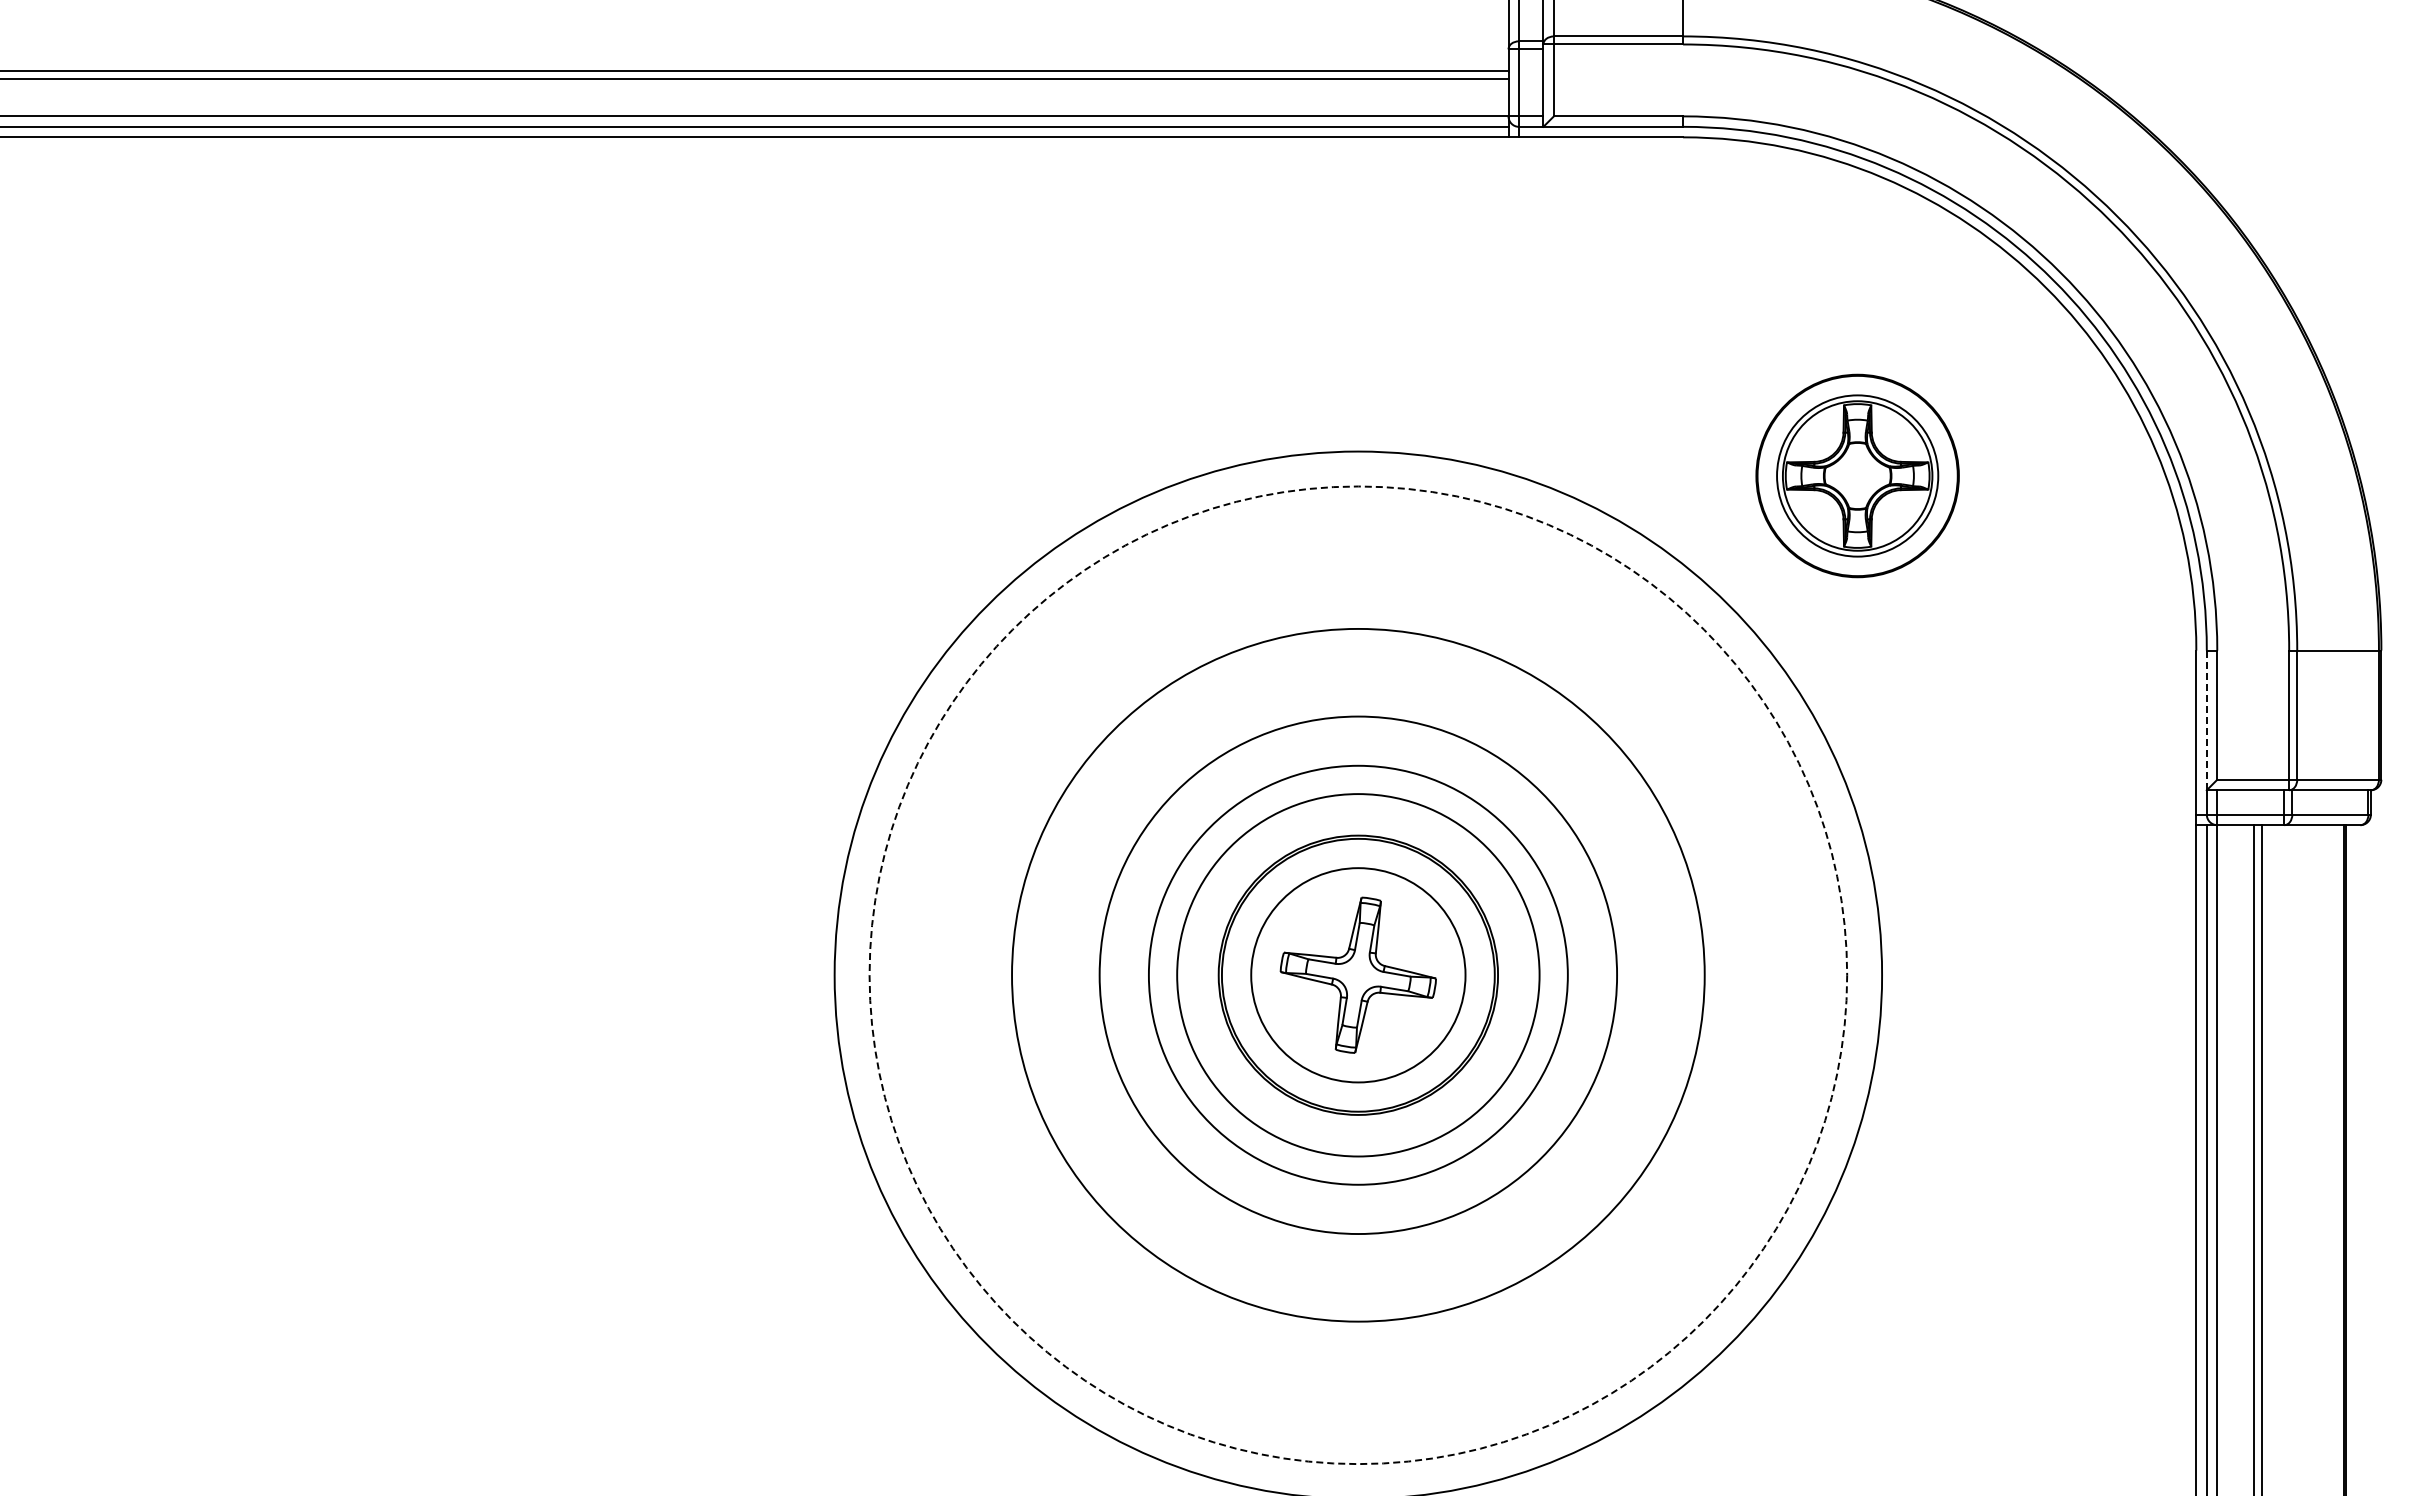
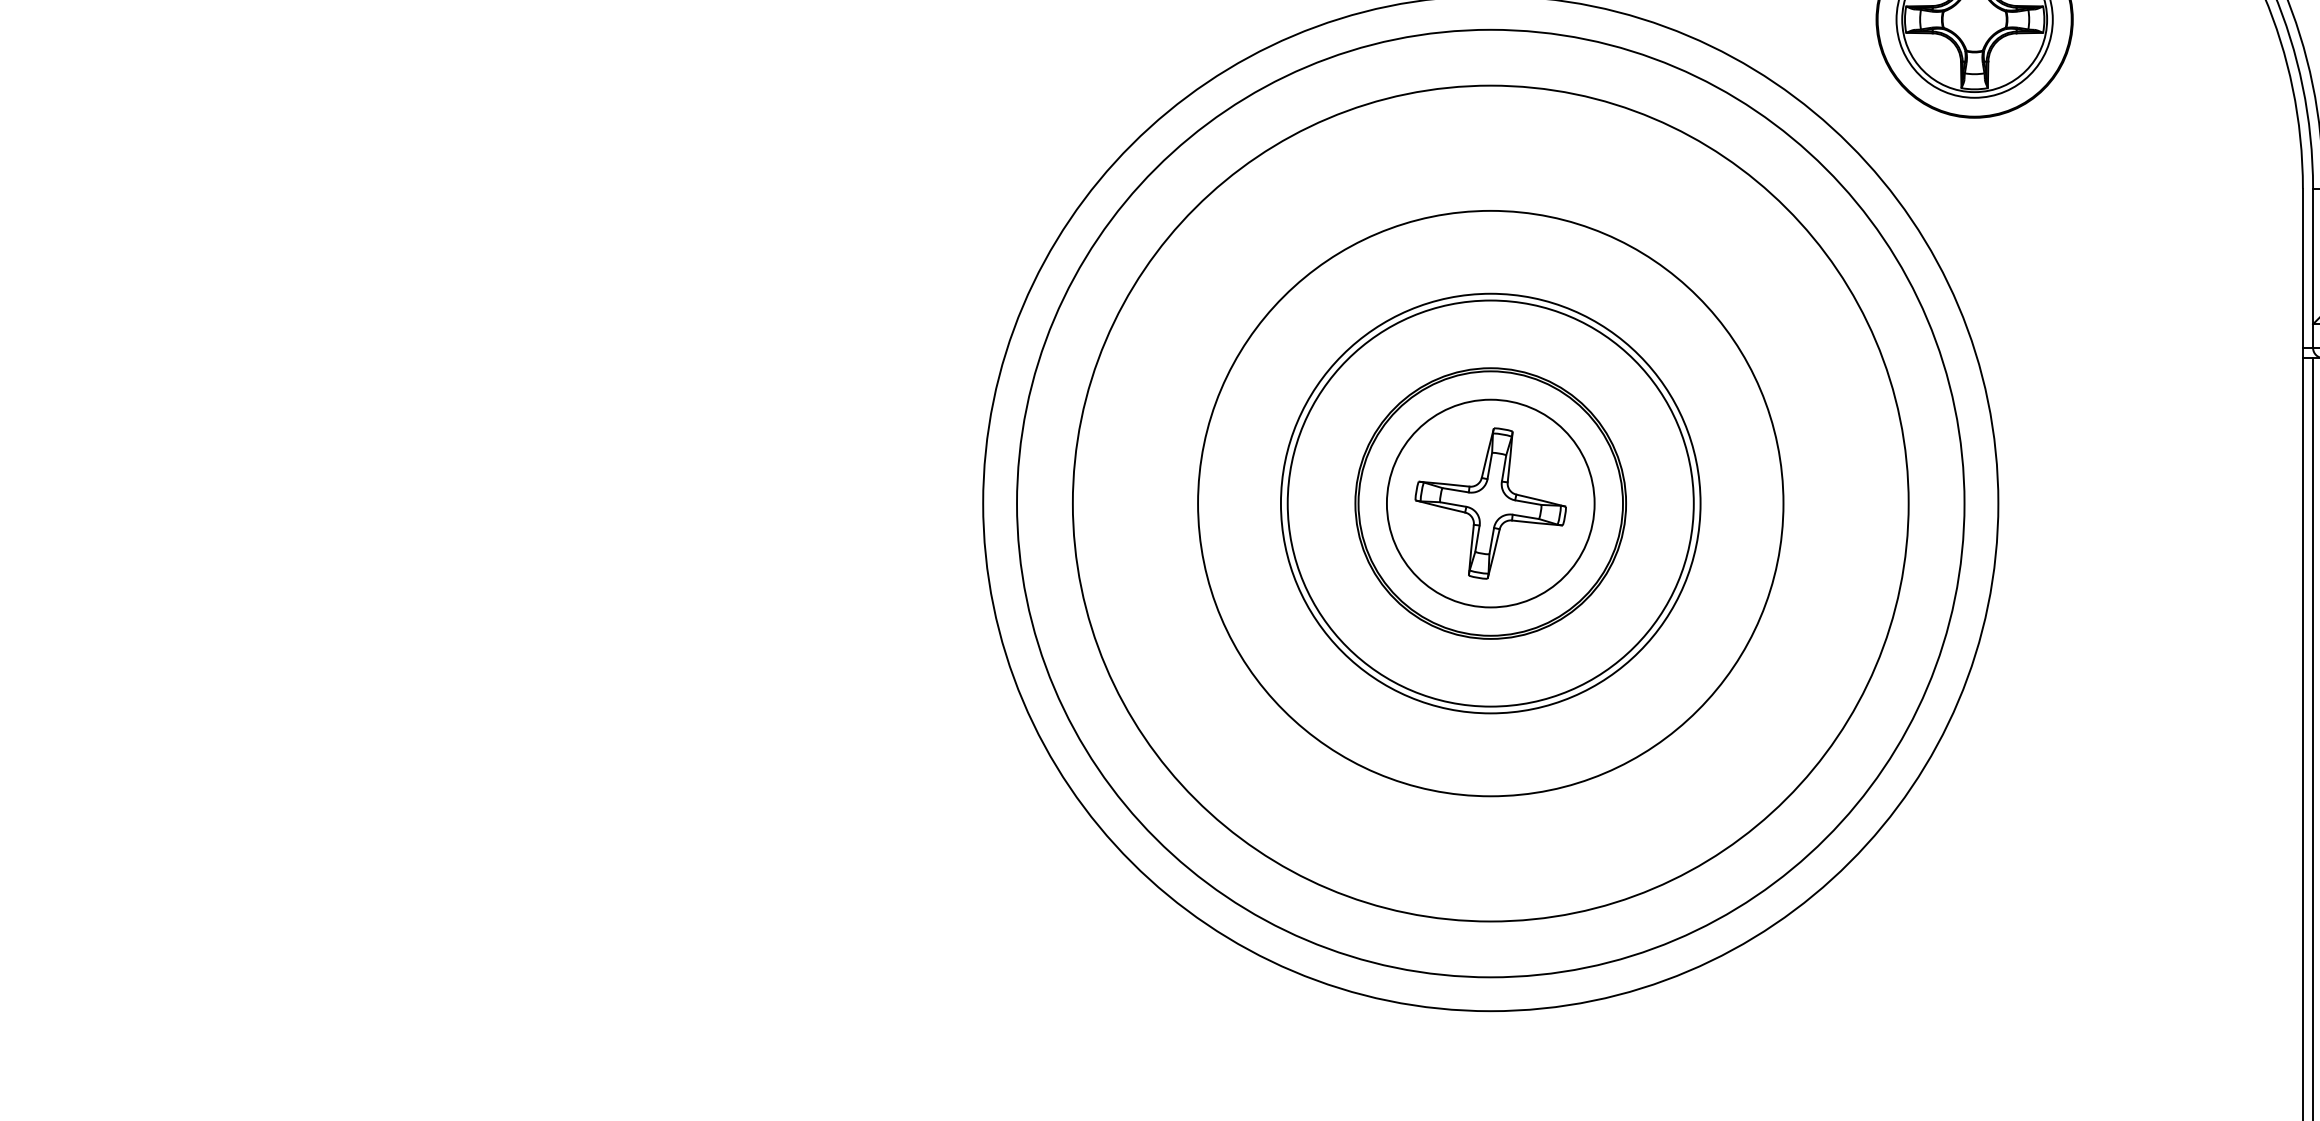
line: (2206, 720) -> (2312, 256), dashed -> solid
circle: (1357, 974) -> (1489, 502), size x0.62
circle: (1358, 975) -> (1490, 503), dashed -> solid
circle: (1358, 975) -> (1490, 503), size x1.67
circle: (1358, 975) -> (1490, 503), size x1.67

